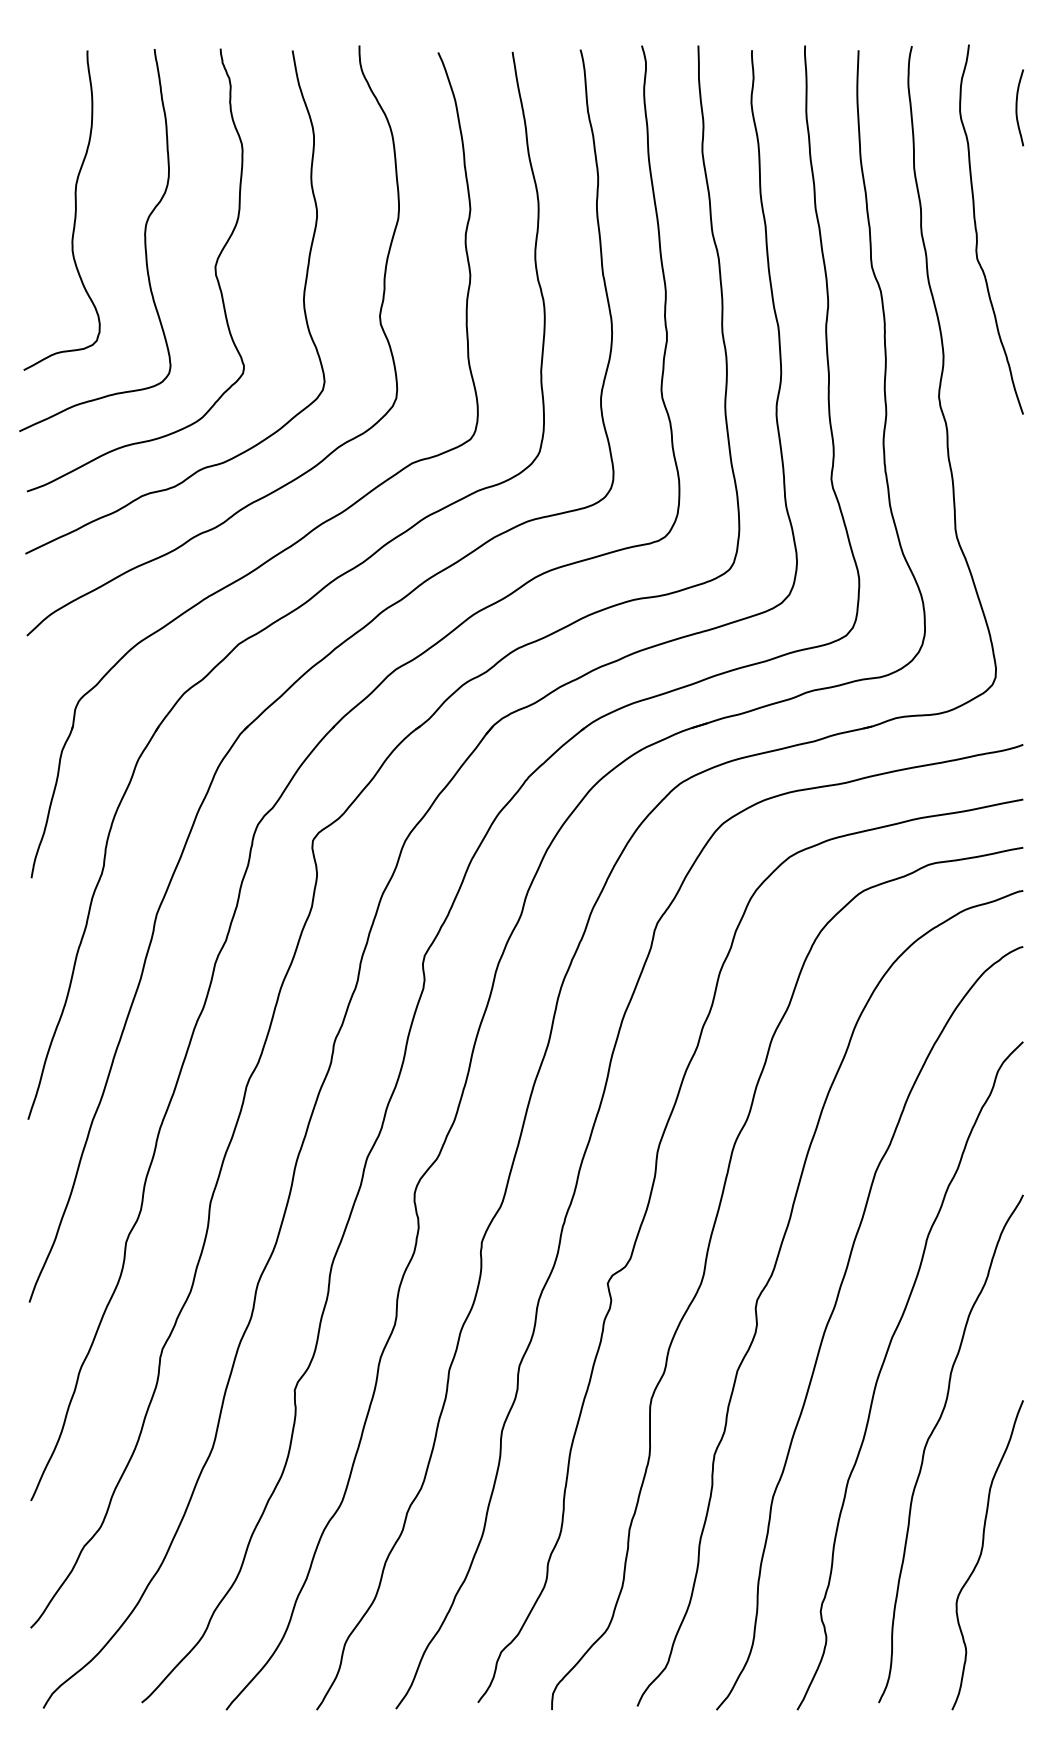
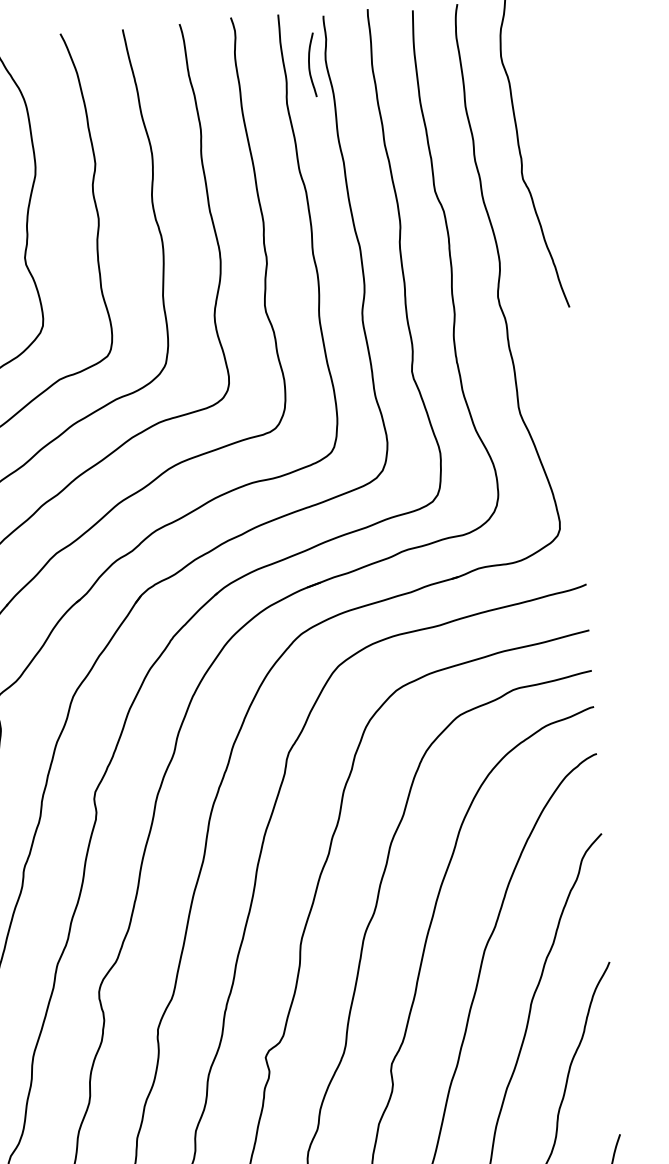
curve: (1017, 107) -> (309, 64), moved

